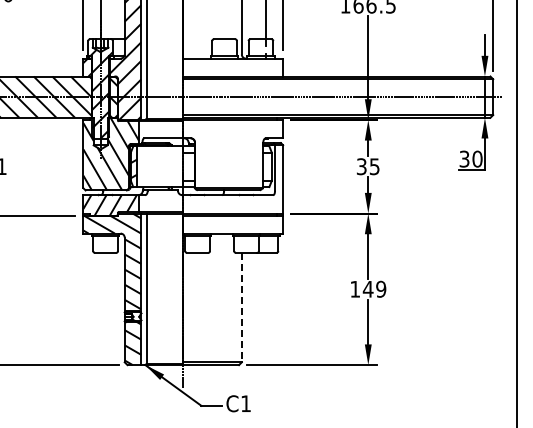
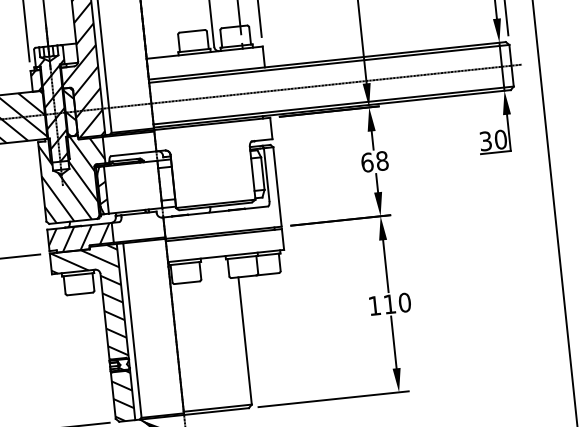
text: (367, 166) -> (373, 161), 35 -> 68
text: (374, 289) -> (397, 303), 149 -> 110
line: (241, 307) -> (244, 340), dashed -> solid

